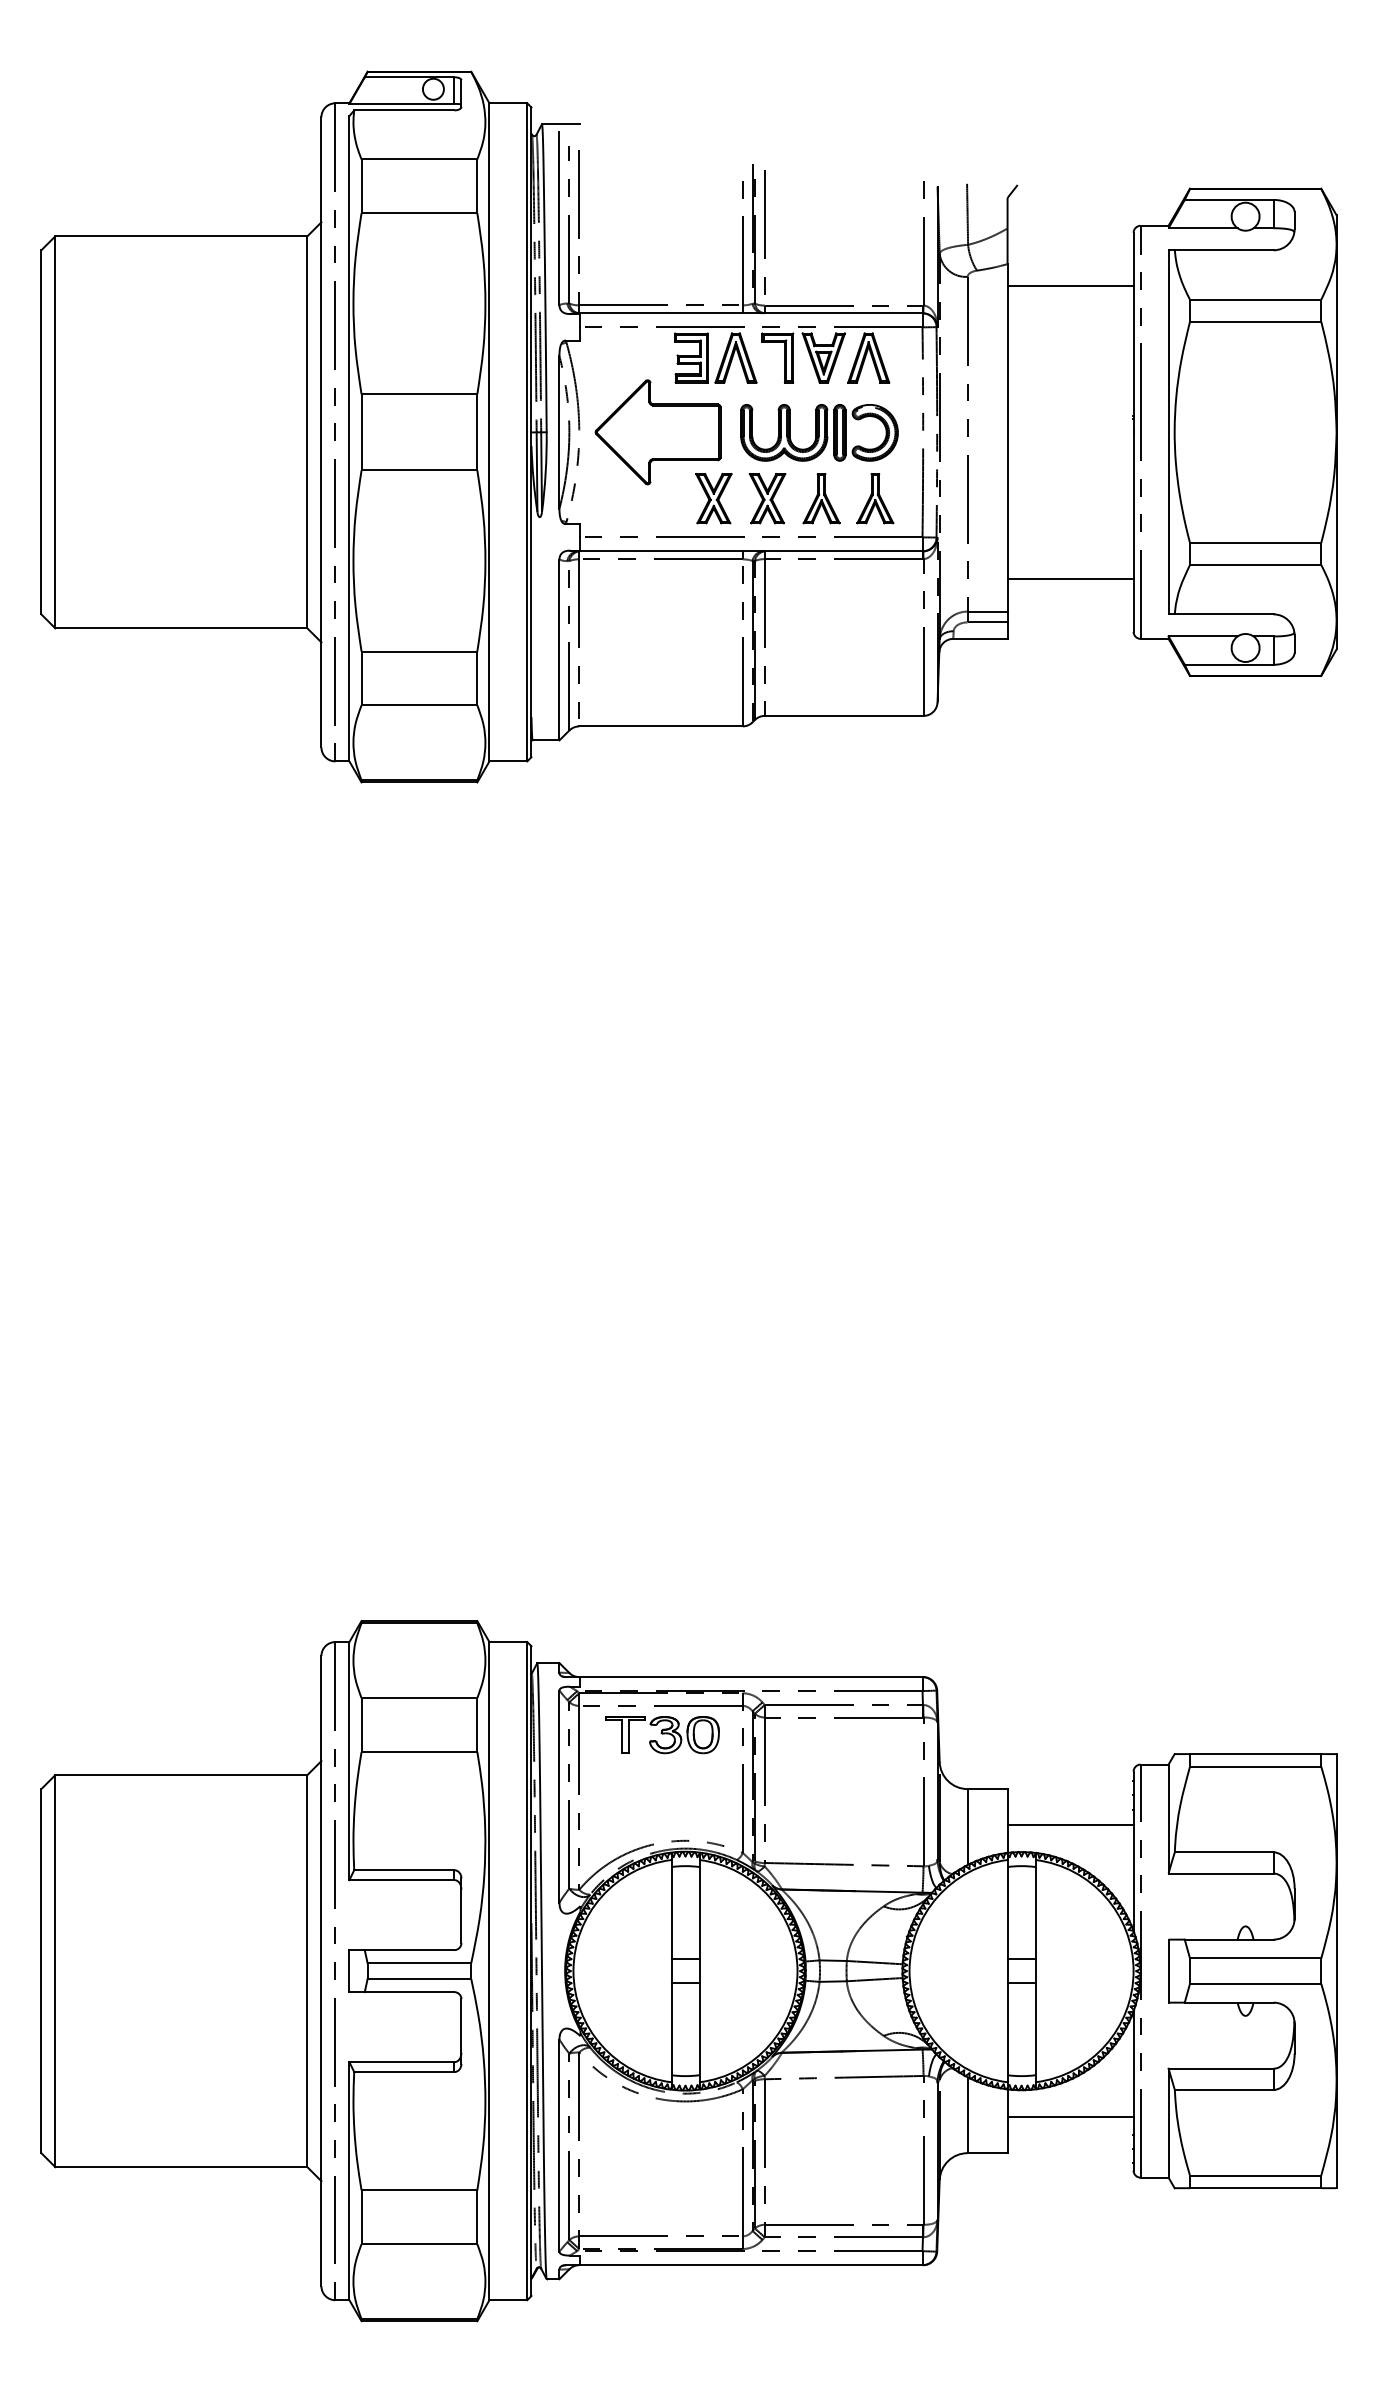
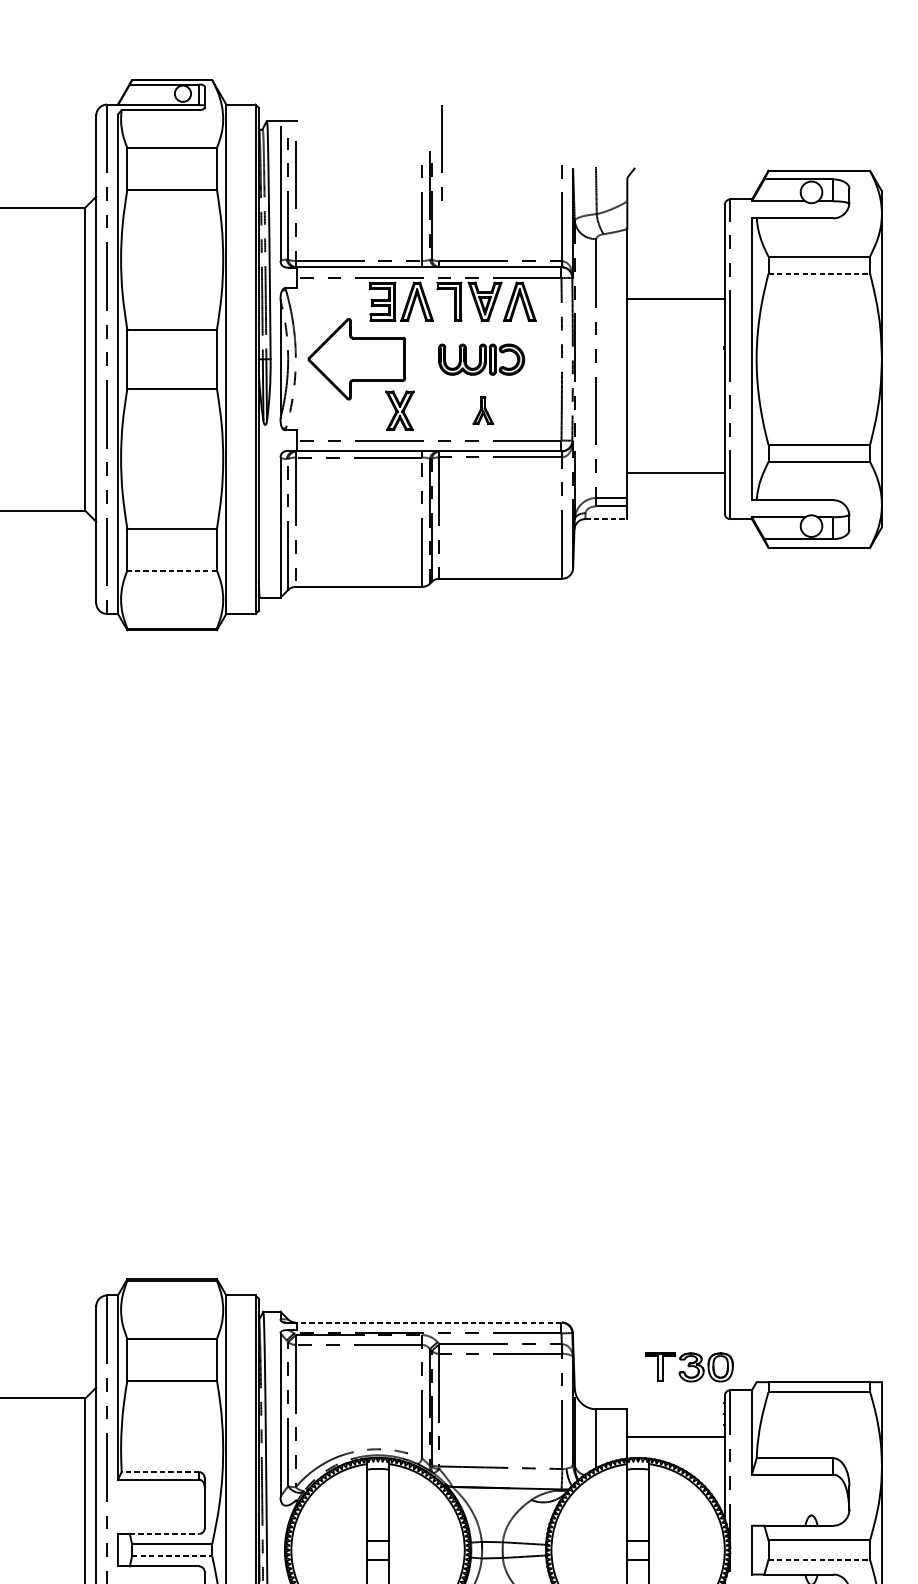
line: (764, 232) -> (441, 152), moved
line: (1070, 286) -> (676, 299), moved
line: (1255, 321) -> (819, 273), solid -> dashed
part: (819, 432) -> (481, 359), size x0.7
part: (767, 498) -> (441, 410), removed
part: (821, 498) -> (483, 410), size x0.7
part: (875, 498) -> (525, 410), removed
line: (980, 638) -> (606, 518), solid -> dashed
line: (419, 705) -> (172, 570), solid -> dashed
line: (751, 1677) -> (429, 1322), solid -> dashed
part: (662, 1735) -> (689, 1367), moved
line: (403, 1870) -> (159, 1472), solid -> dashed
line: (409, 1950) -> (164, 1534), solid -> dashed
line: (419, 1979) -> (172, 1556), solid -> dashed
line: (1255, 1983) -> (819, 1559), solid -> dashed

